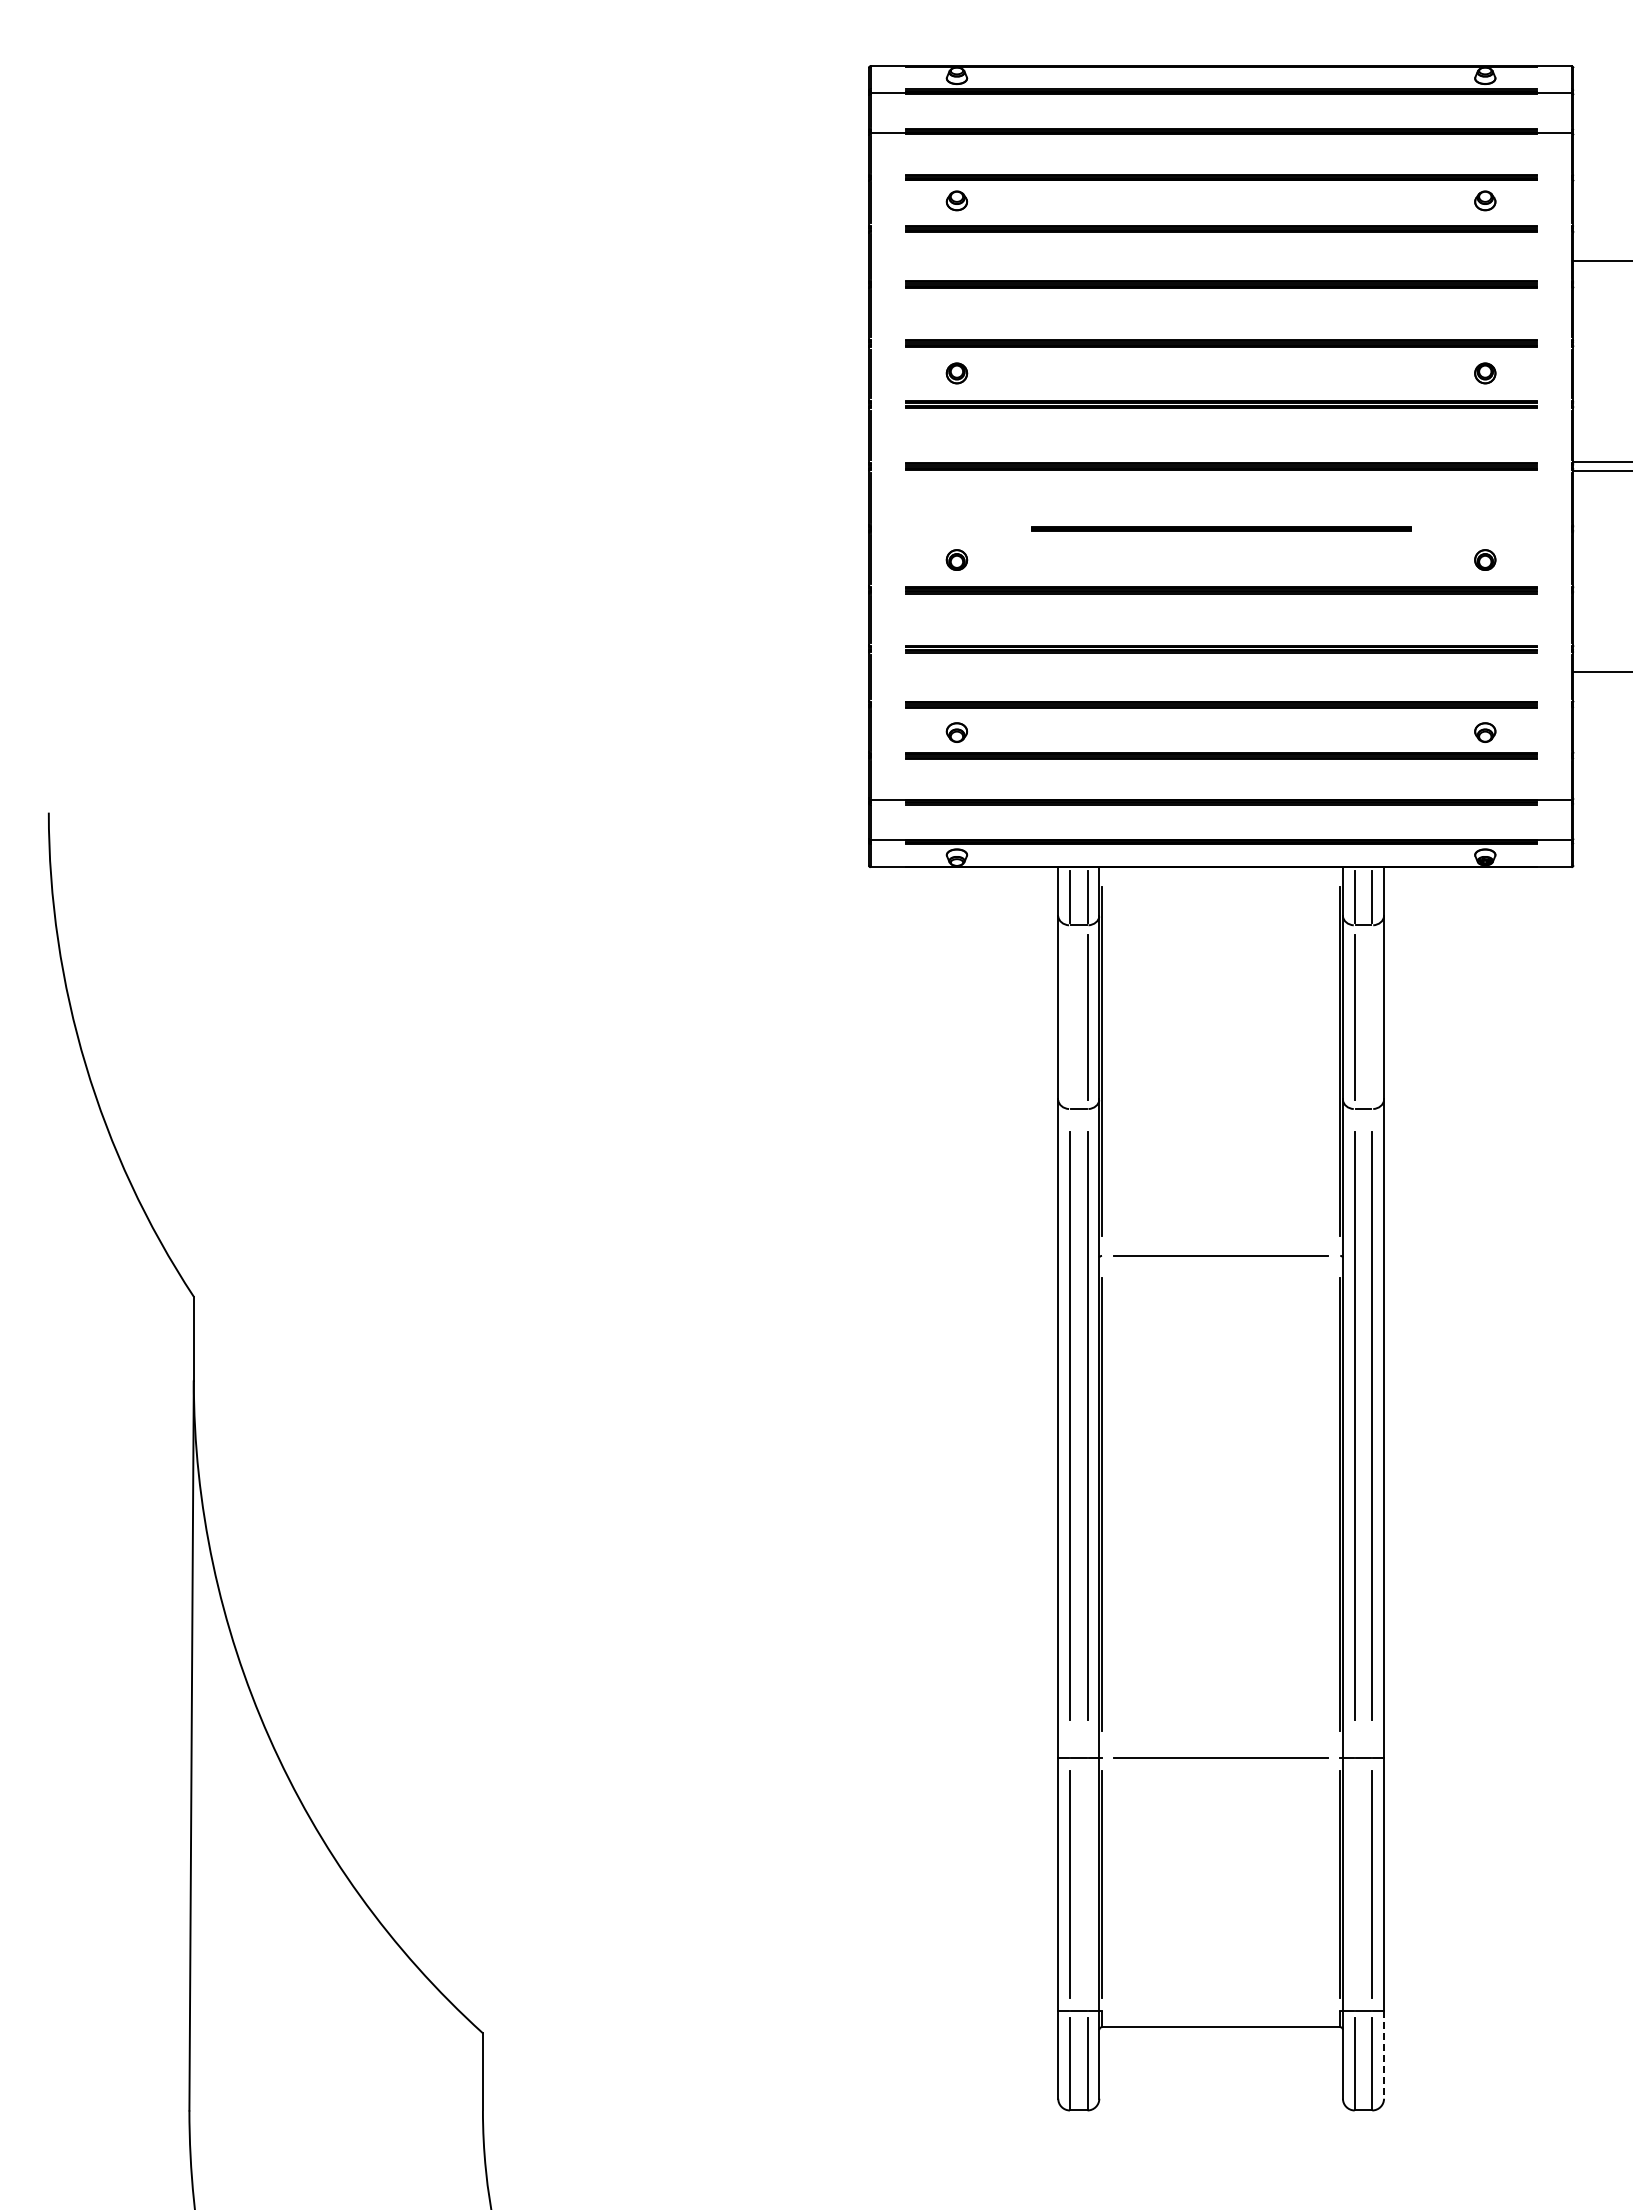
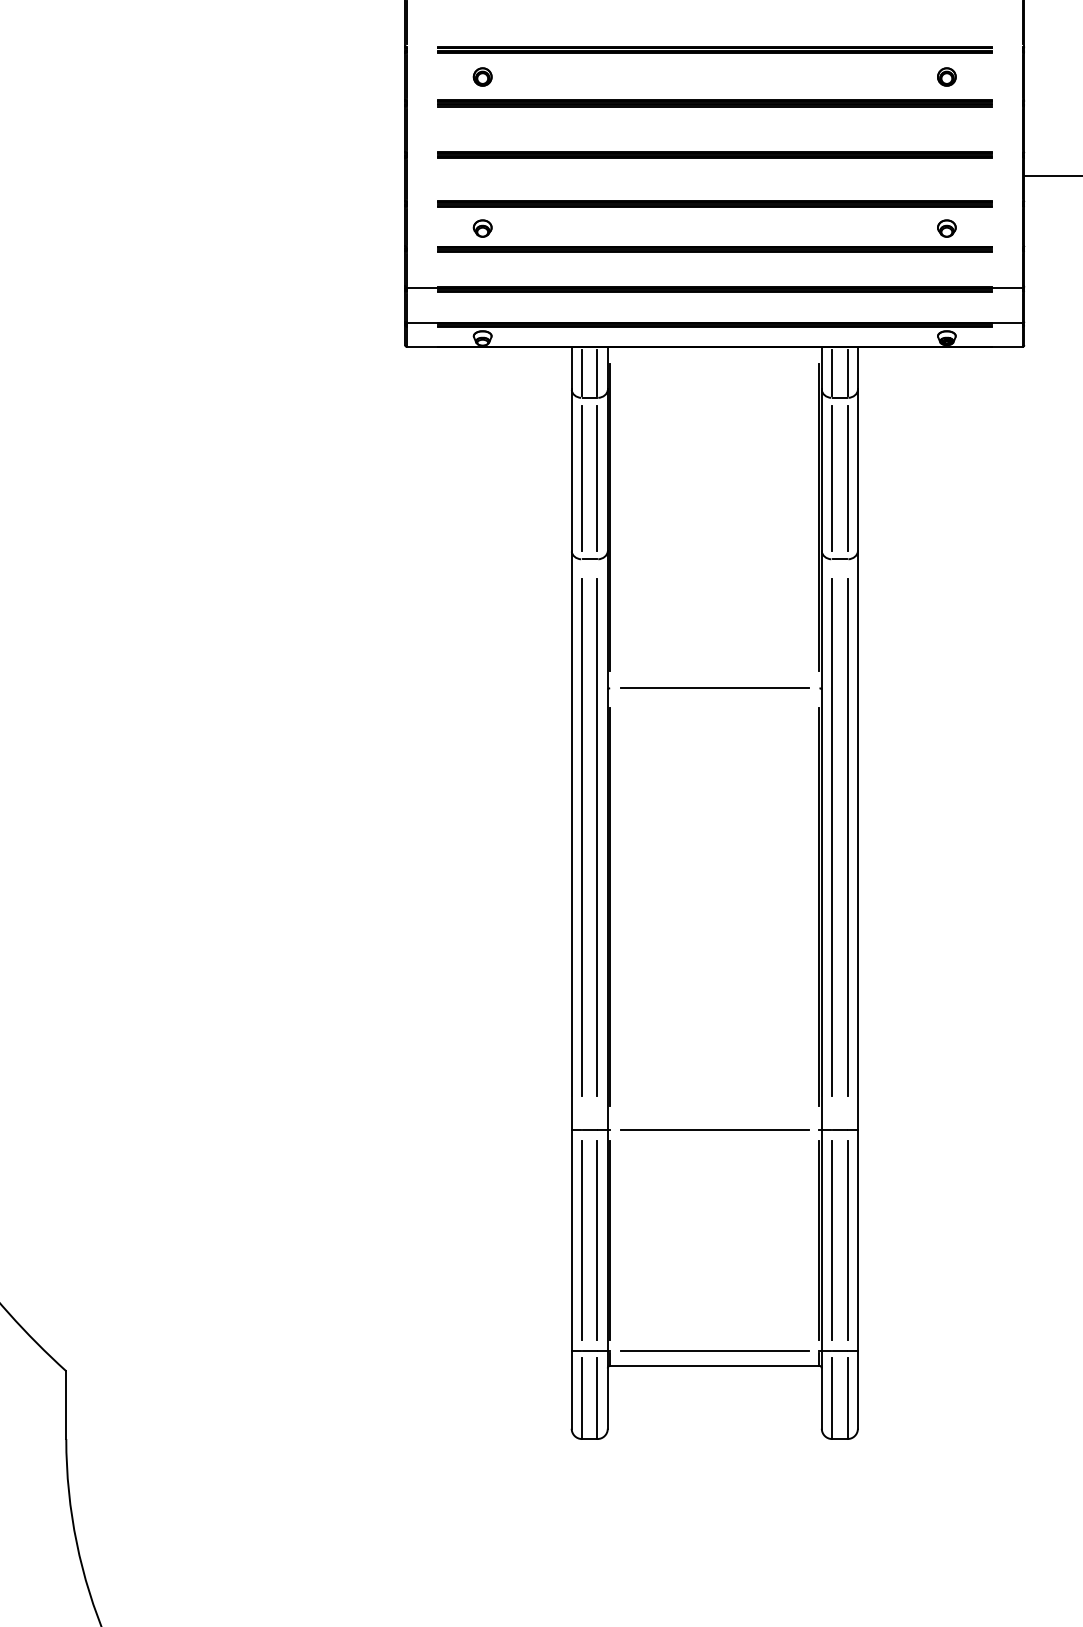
part: (1221, 528) -> (715, 49), size x1.67
line: (1069, 1016) -> (581, 478), added
line: (1372, 1016) -> (847, 478), added
line: (1087, 1884) -> (597, 1240), added
line: (1354, 1884) -> (831, 1240), added
line: (1221, 2010) -> (715, 1351), added
line: (1384, 2055) -> (858, 1390), dashed -> solid

